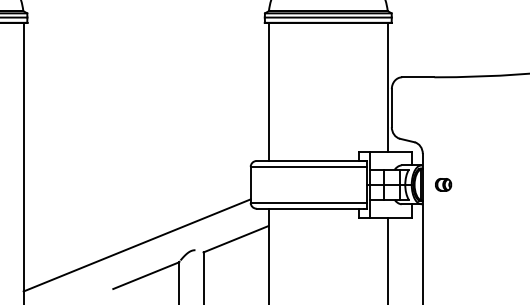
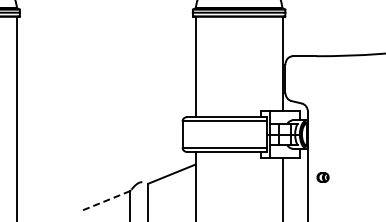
part: (442, 184) -> (322, 177), moved
line: (136, 245) -> (99, 178), removed
line: (146, 275) -> (106, 200), solid -> dashed

